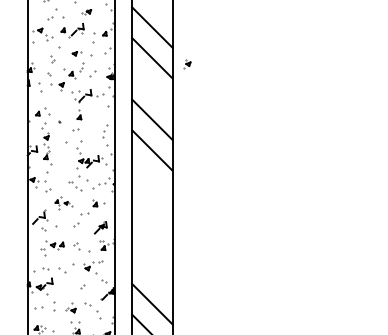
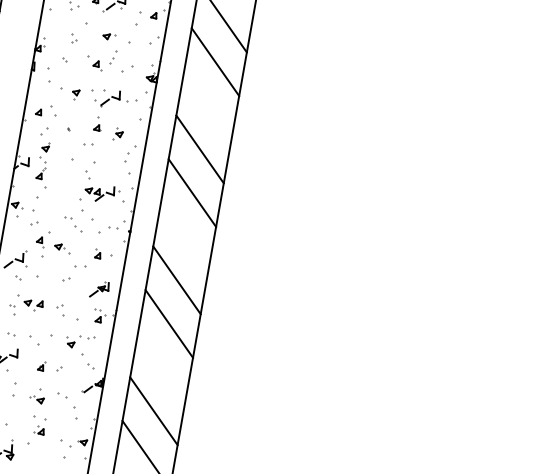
part: (187, 64) -> (117, 134), moved
part: (57, 86) -> (69, 93), moved
part: (63, 203) -> (52, 246), size x1.43
line: (152, 211) -> (177, 279), added
line: (152, 242) -> (169, 323), added
part: (70, 286) -> (42, 365), added

